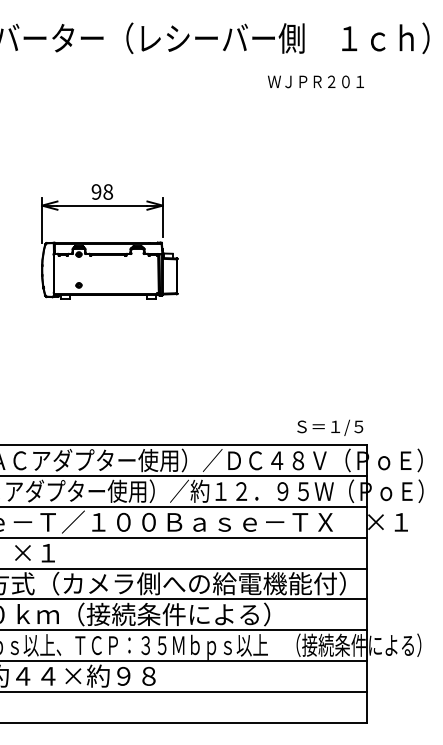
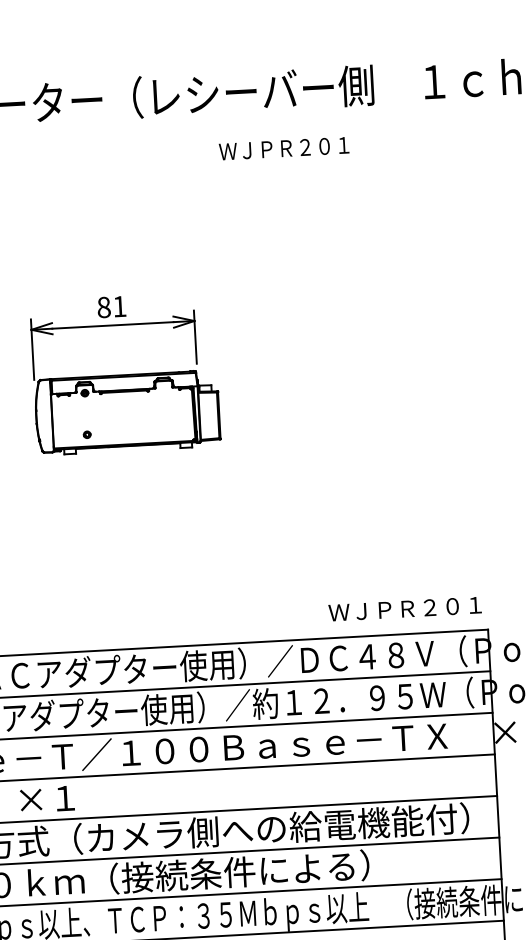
text: (315, 81) -> (283, 148), moved
text: (102, 191) -> (112, 306), 98 -> 81
text: (306, 427) -> (404, 609), Ｓ＝１/５ -> ＷＪＰＲ２０１

